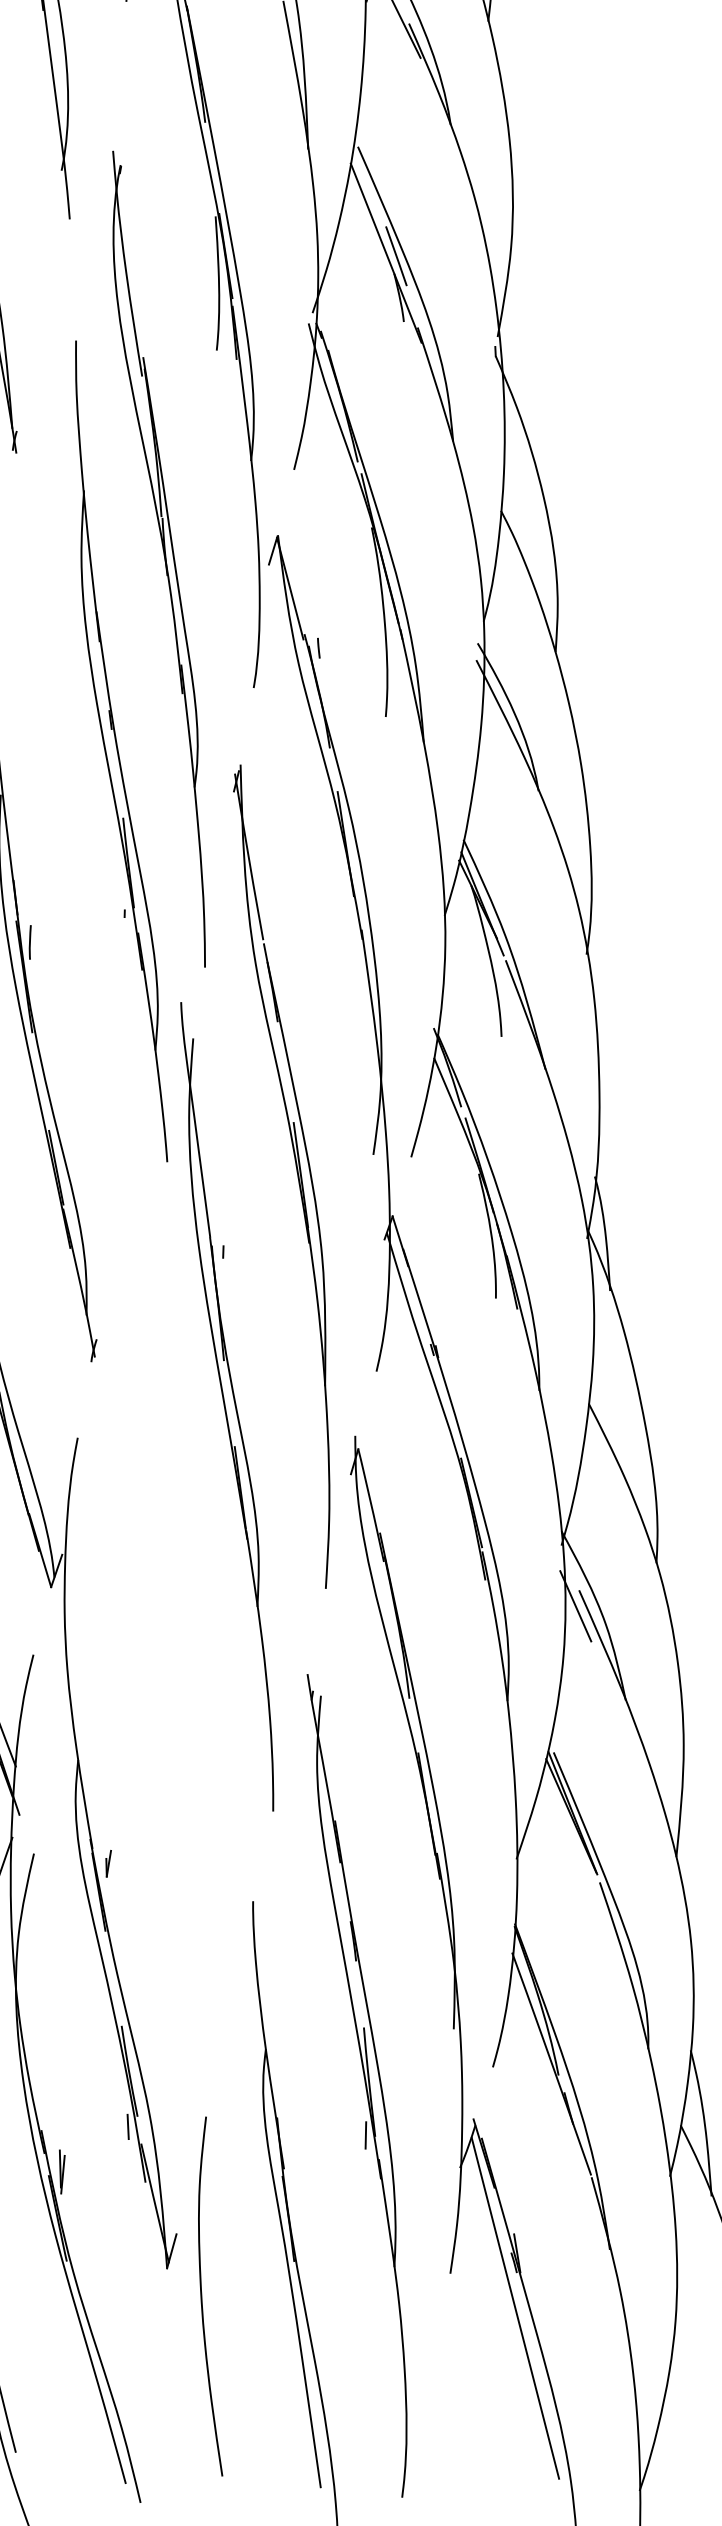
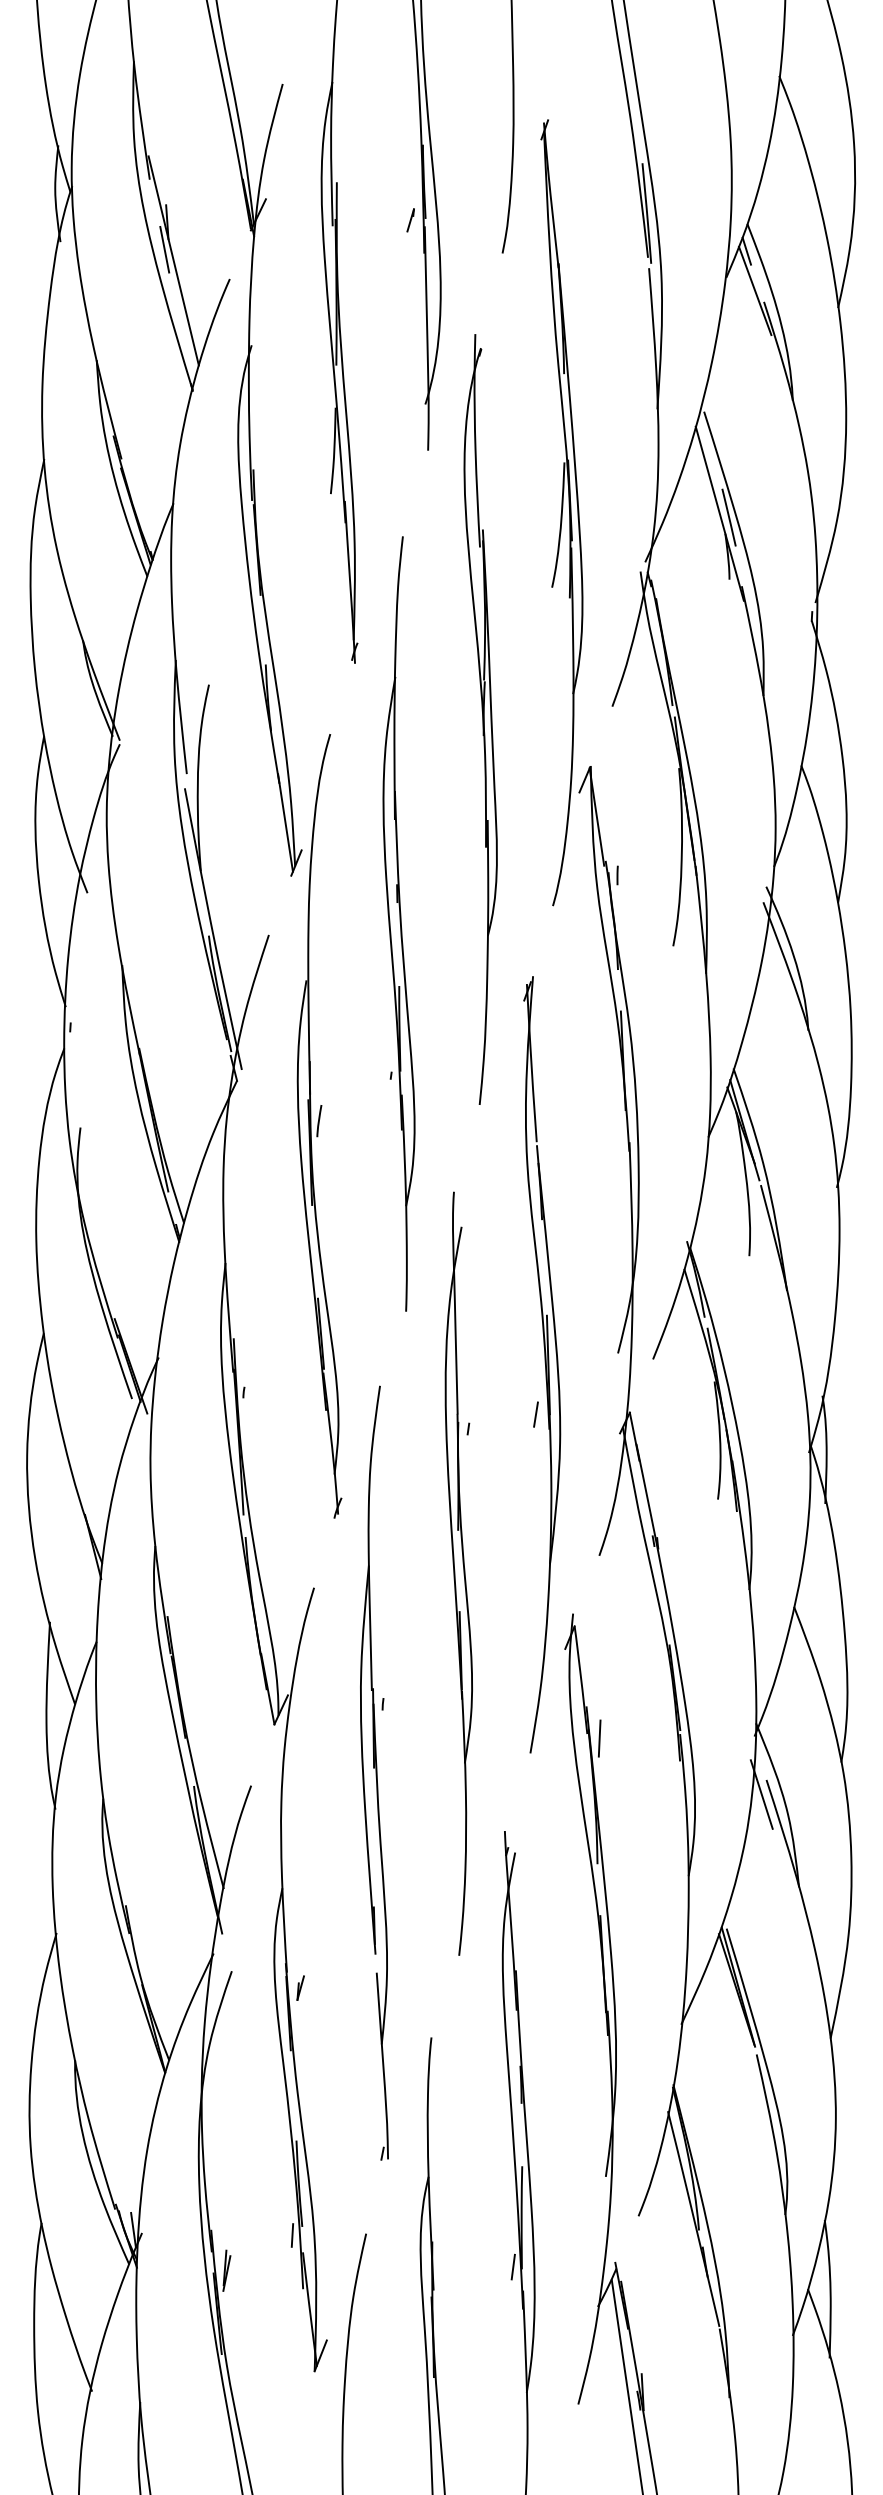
part: (162, 558) -> (480, 719), moved
part: (115, 751) -> (398, 923), moved
line: (292, 1229) -> (535, 1414), added
line: (397, 1565) -> (599, 1738), added
part: (162, 1626) -> (374, 1772), added

